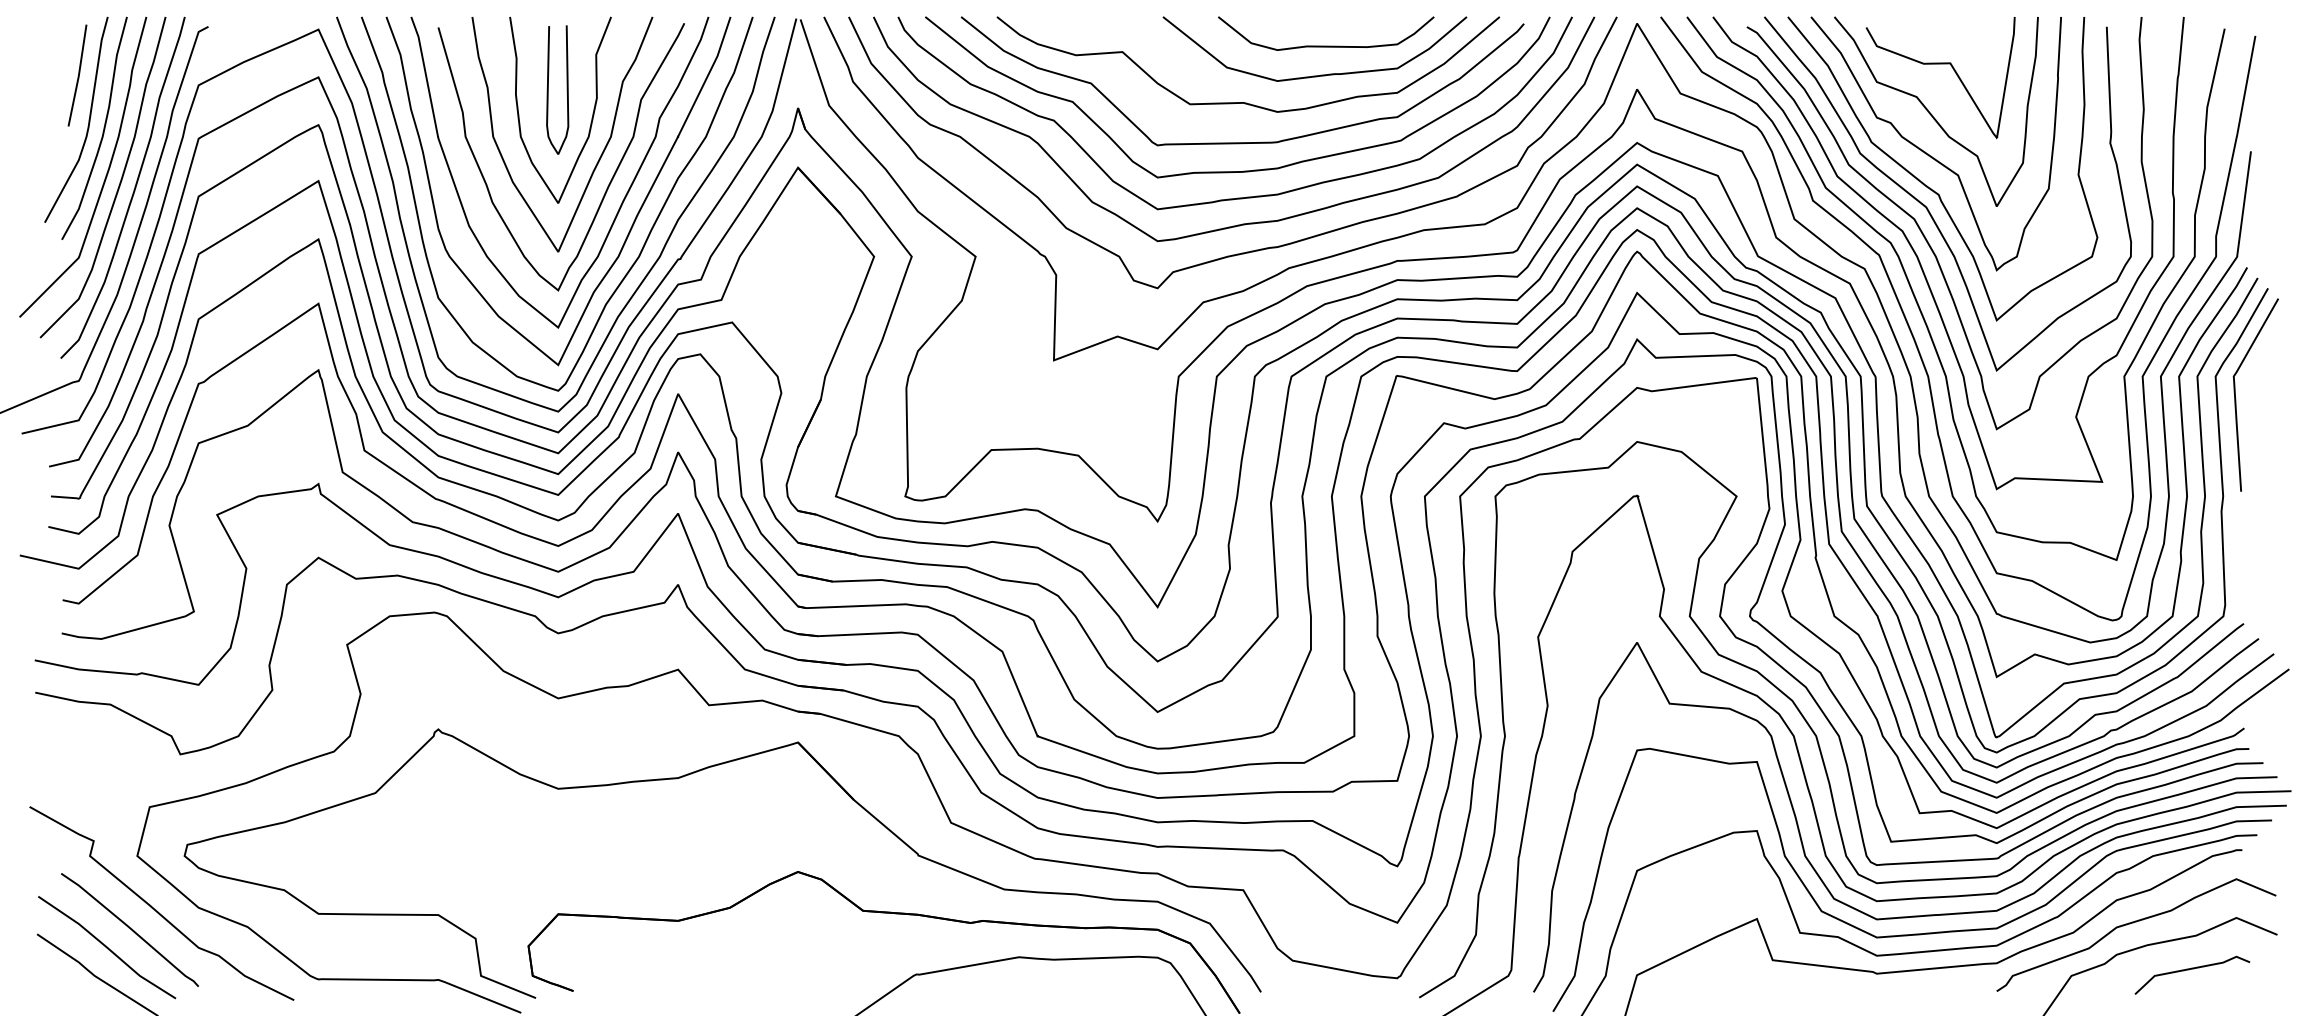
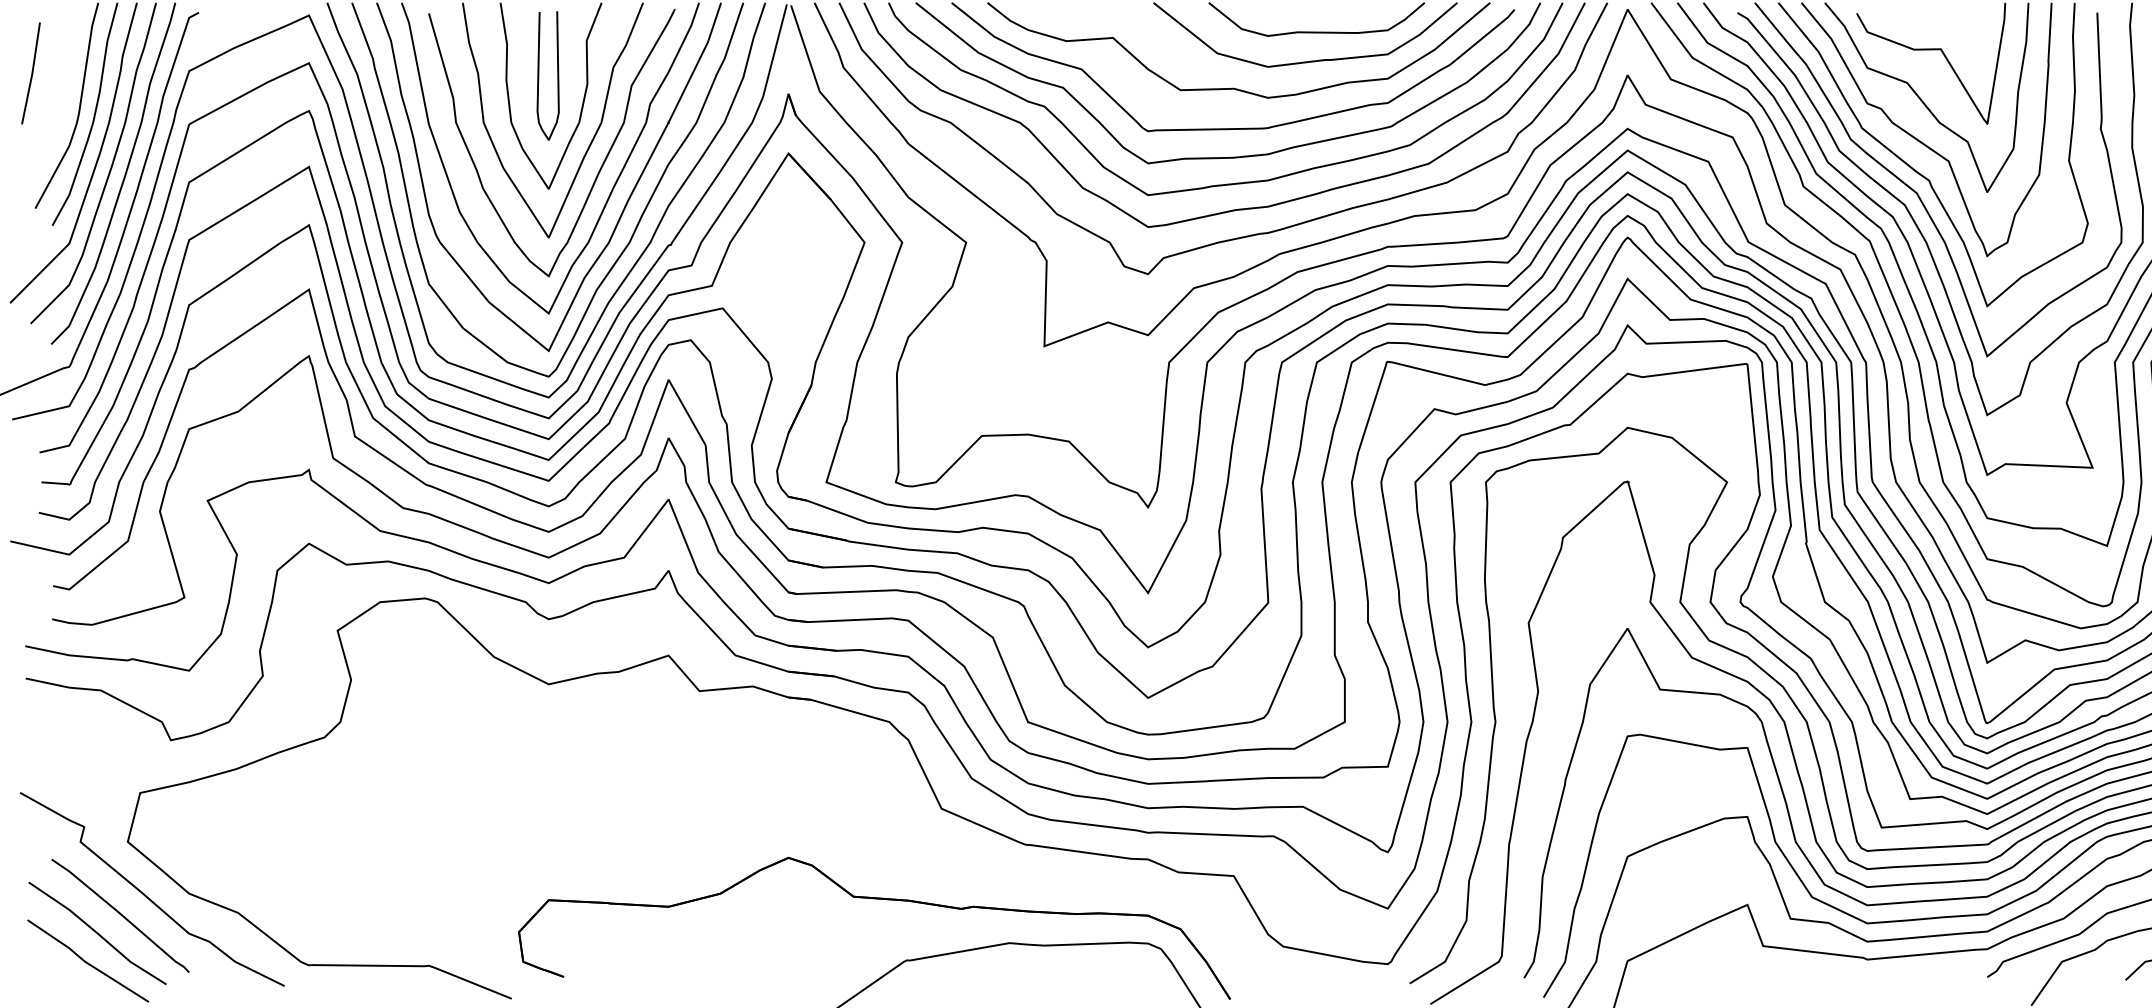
line: (78, 75) -> (32, 73), moved
part: (686, 776) -> (677, 762), removed

